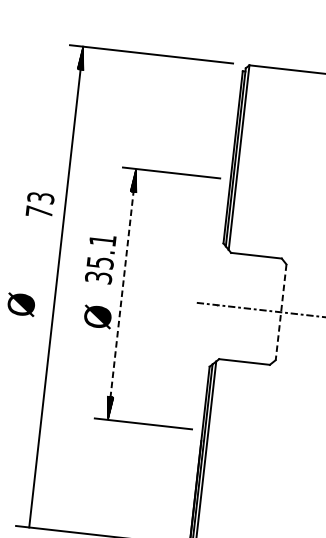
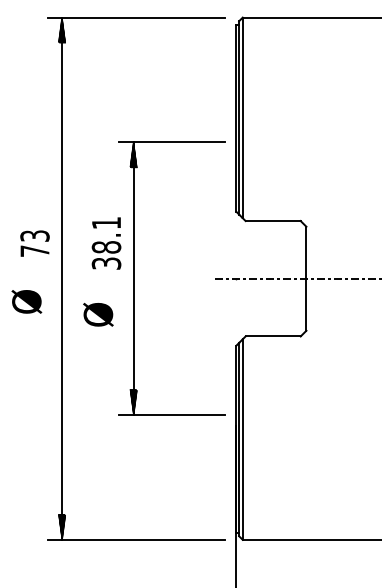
text: (39, 204) -> (34, 243), moved
text: (100, 262) -> (106, 247), 35.1 -> 38.1
line: (121, 295) -> (133, 279), dashed -> solid
line: (281, 312) -> (306, 278), dashed -> solid
text: (97, 316) -> (98, 314), moved
hatch: (30, 515) -> (61, 526), added

